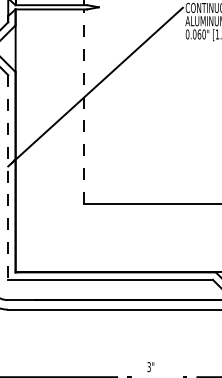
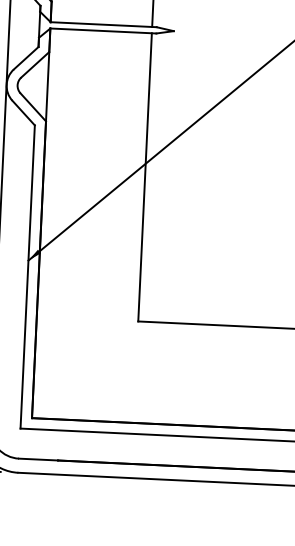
line: (84, 106) -> (145, 177), dashed -> solid
line: (8, 178) -> (28, 278), dashed -> solid

